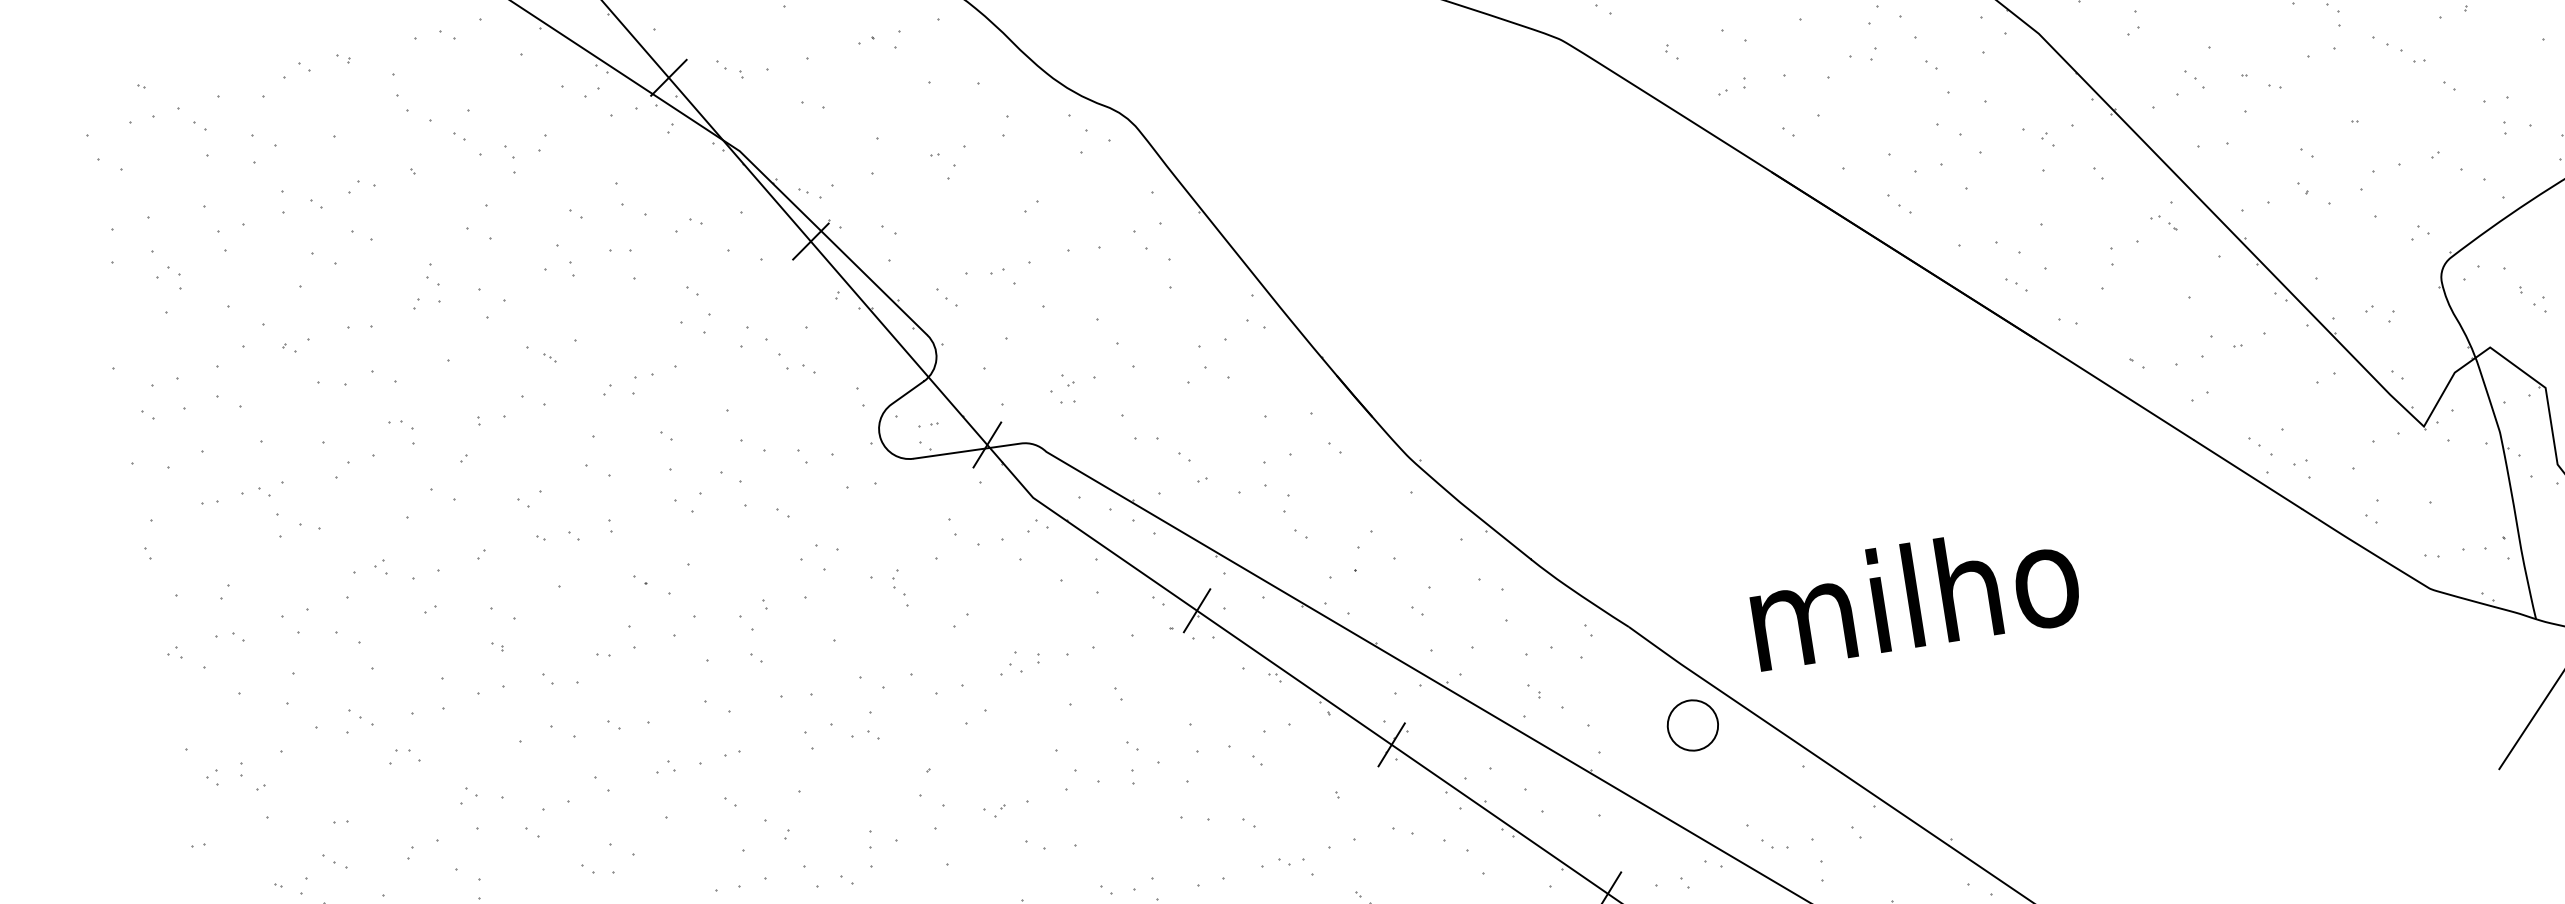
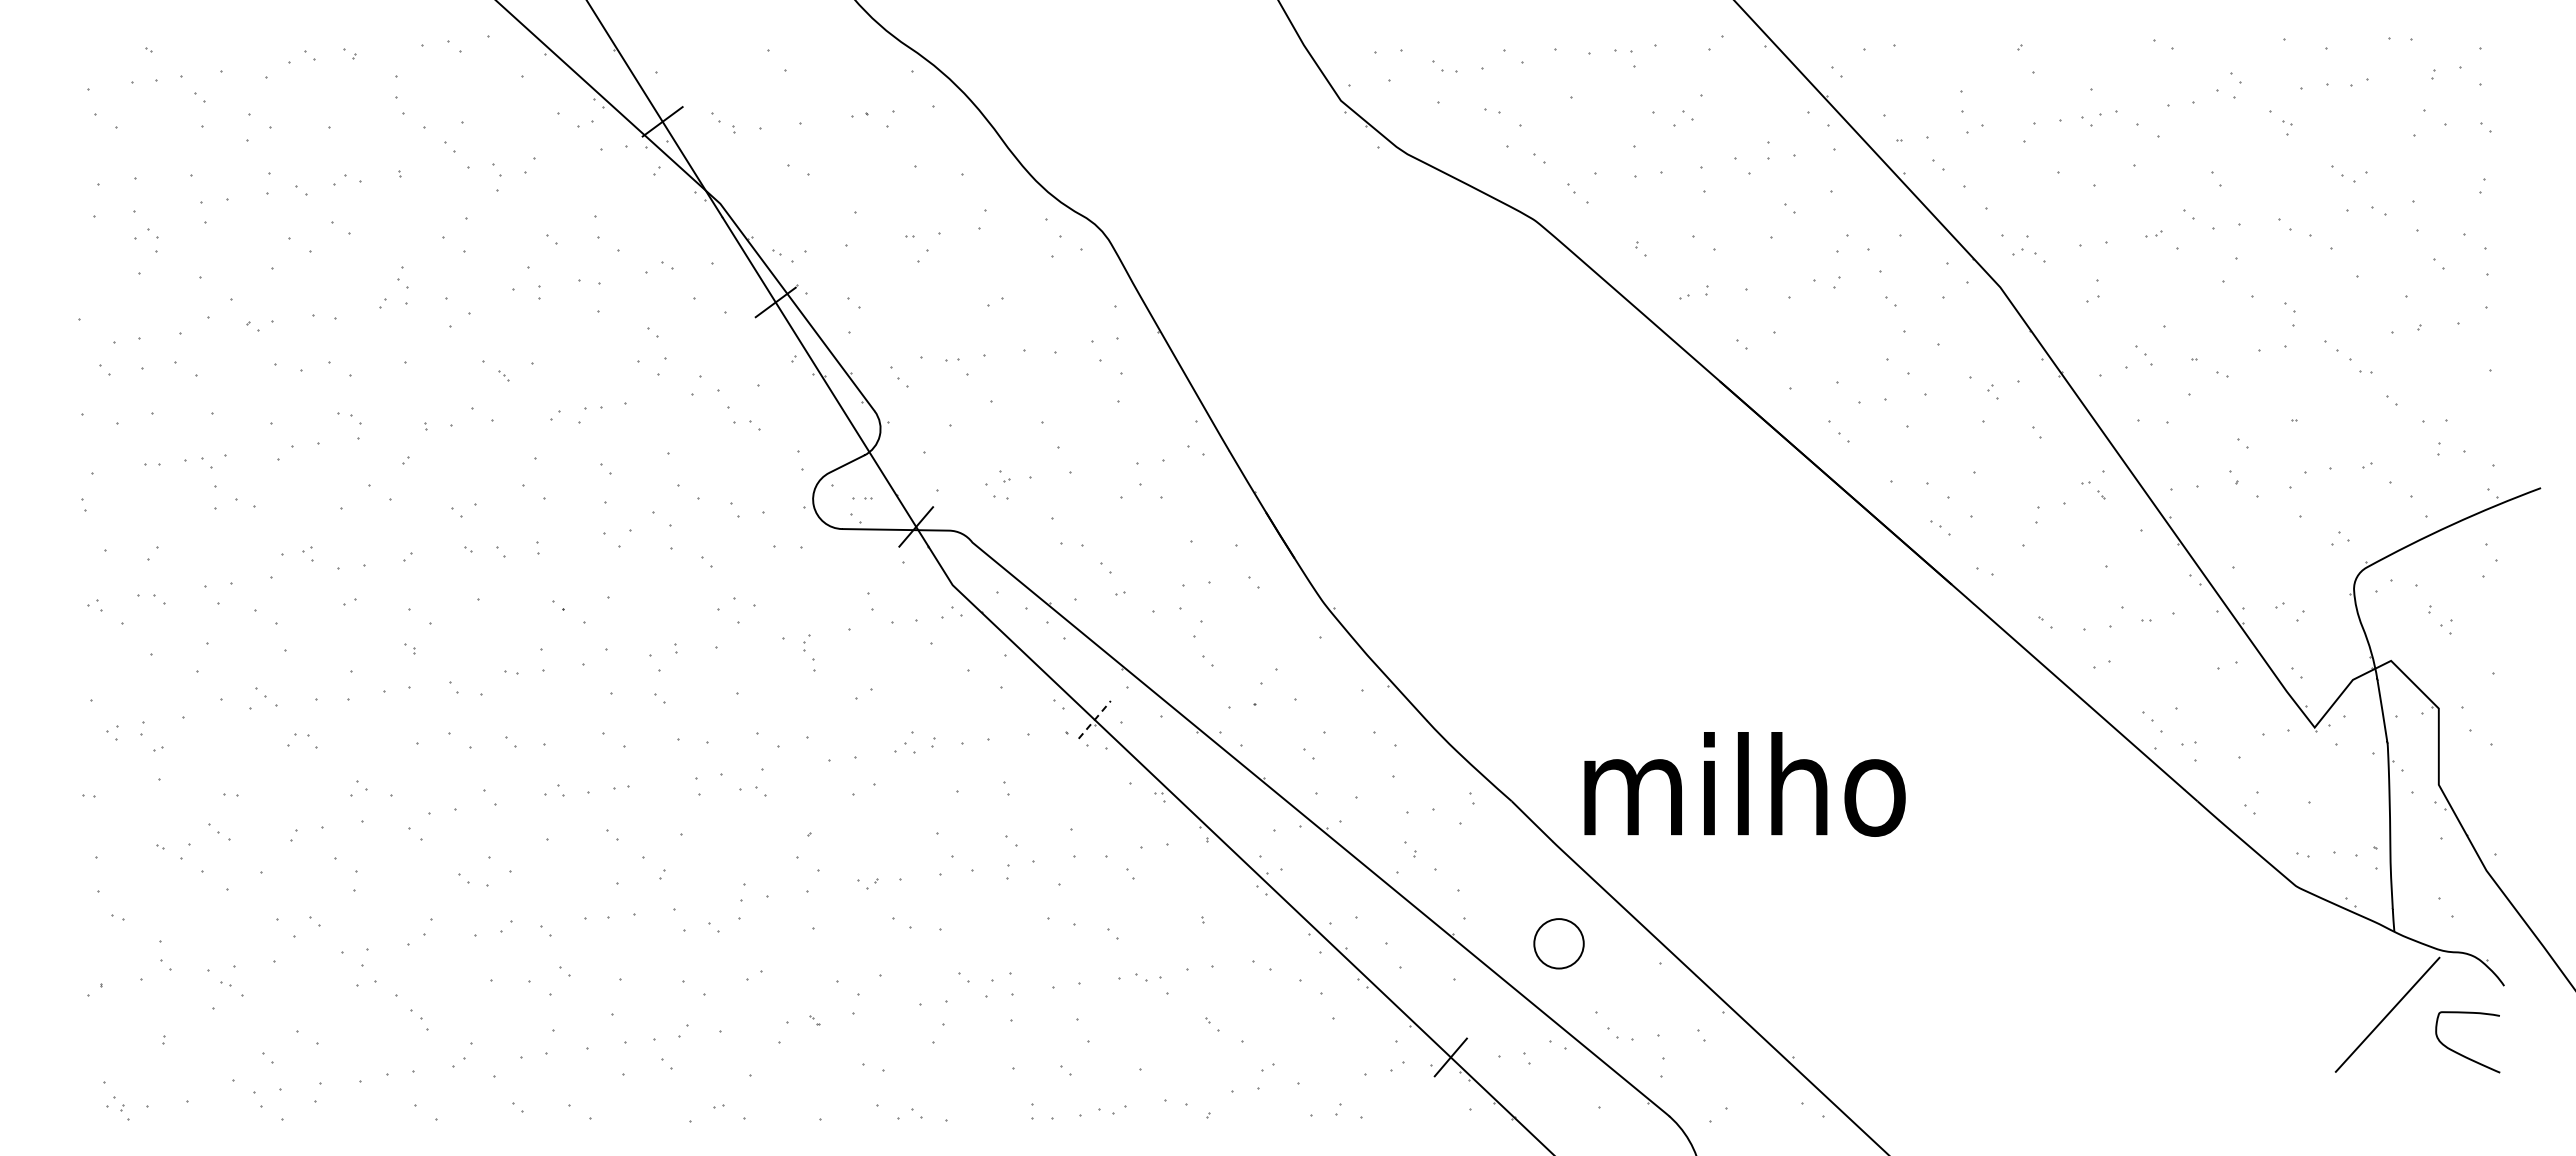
text: (1913, 595) -> (1744, 784), moved
line: (1196, 610) -> (1094, 719), solid -> dashed
part: (1692, 725) -> (1558, 943), moved
line: (1391, 744) -> (1263, 879), removed

